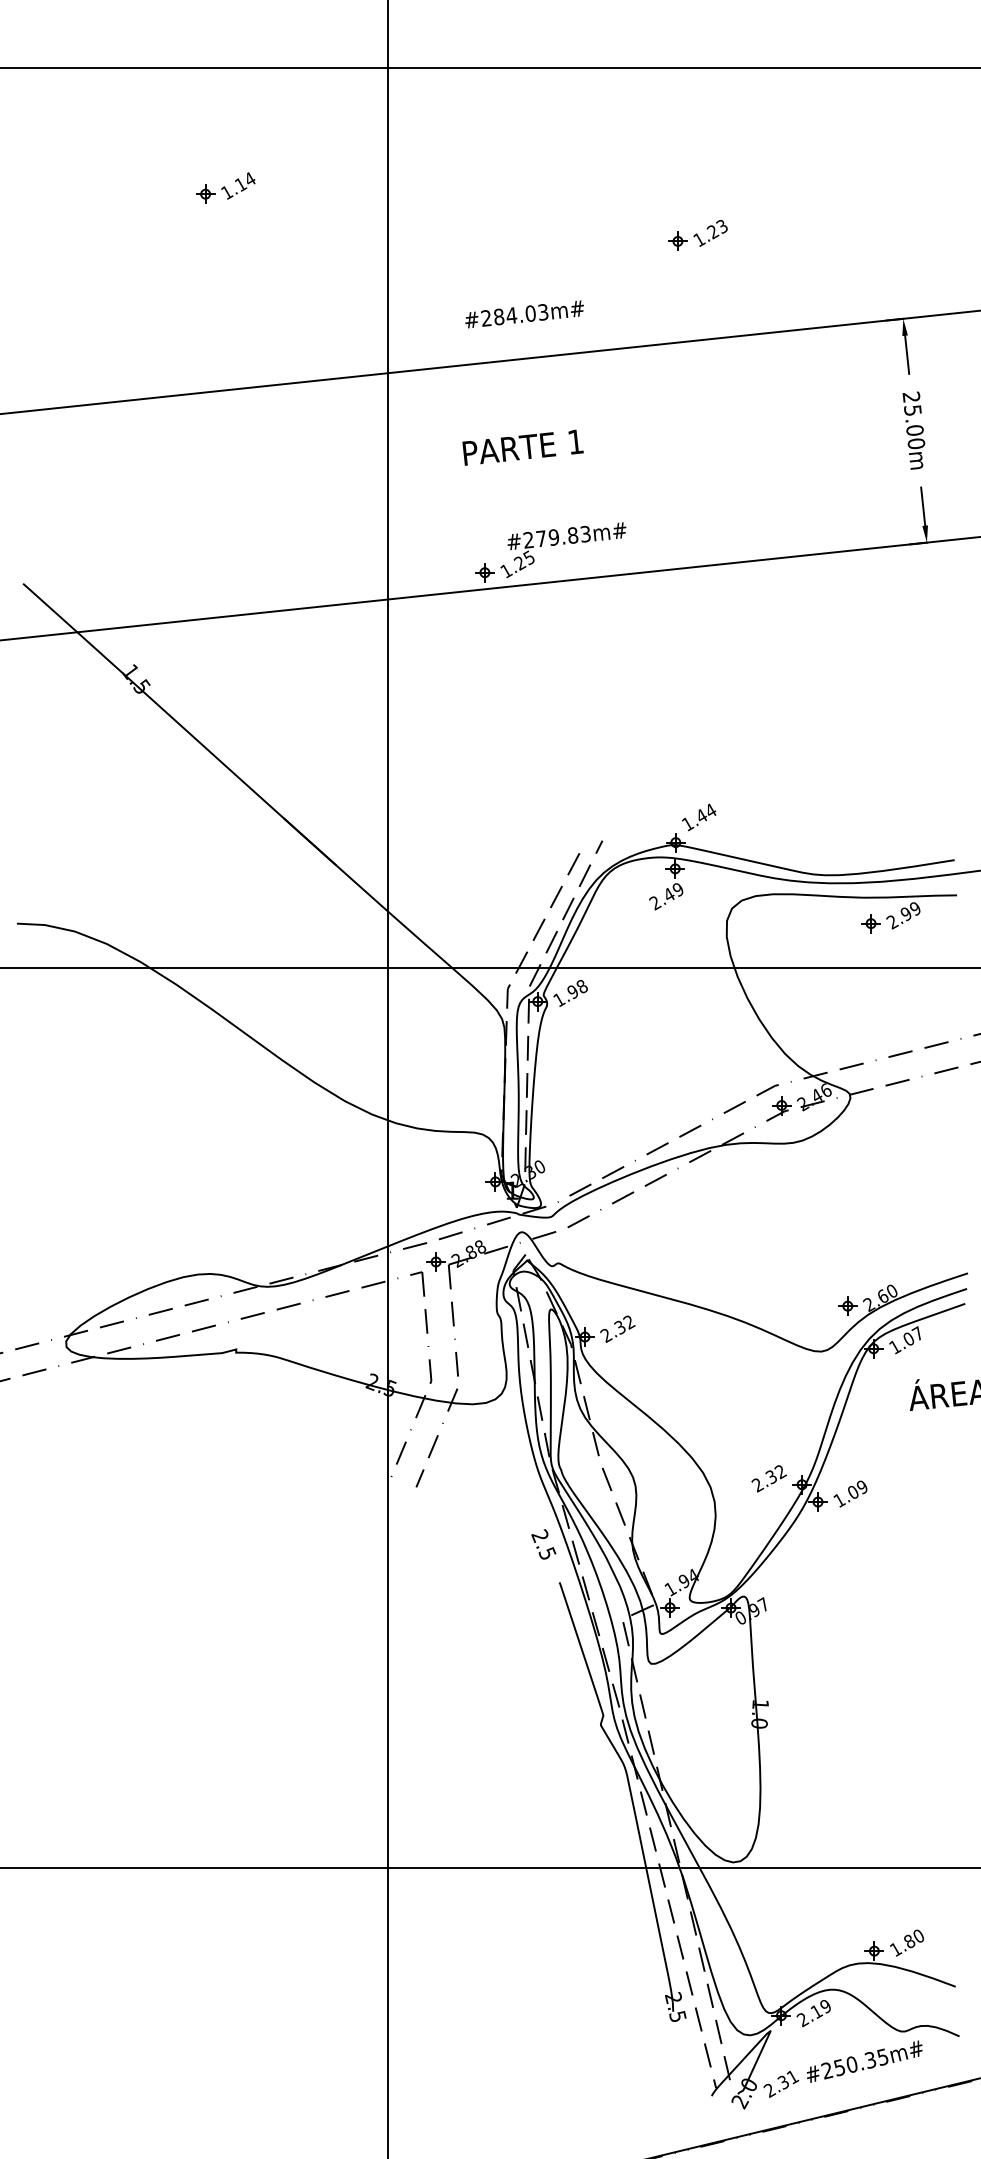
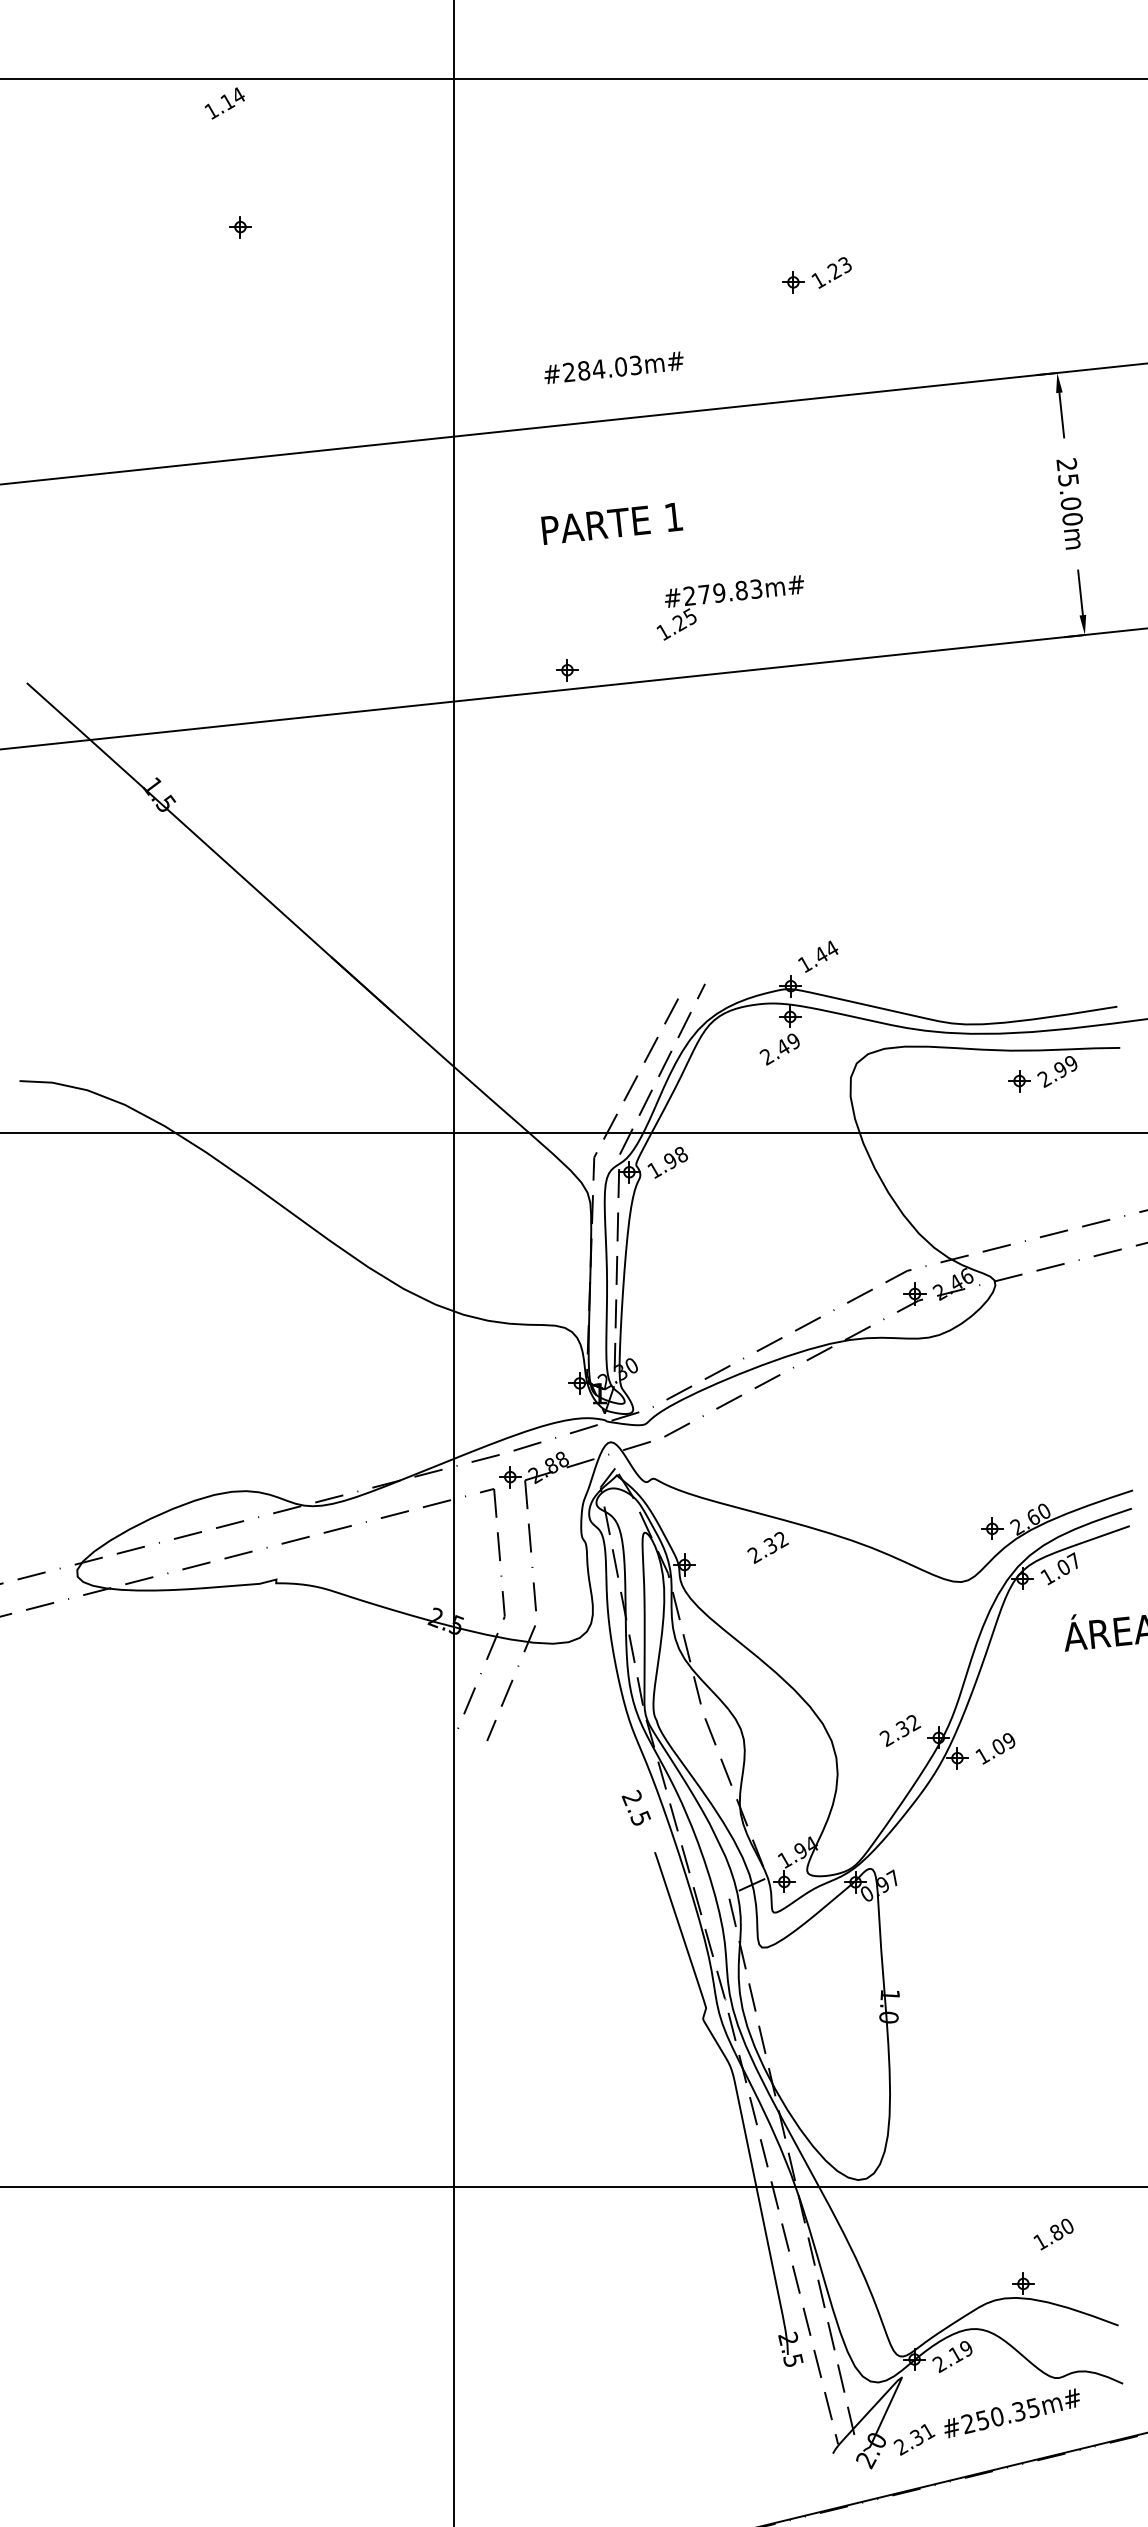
text: (238, 186) -> (224, 103), moved
text: (562, 549) -> (729, 607), moved
text: (617, 1328) -> (767, 1547), moved
text: (906, 1943) -> (1053, 2234), moved

